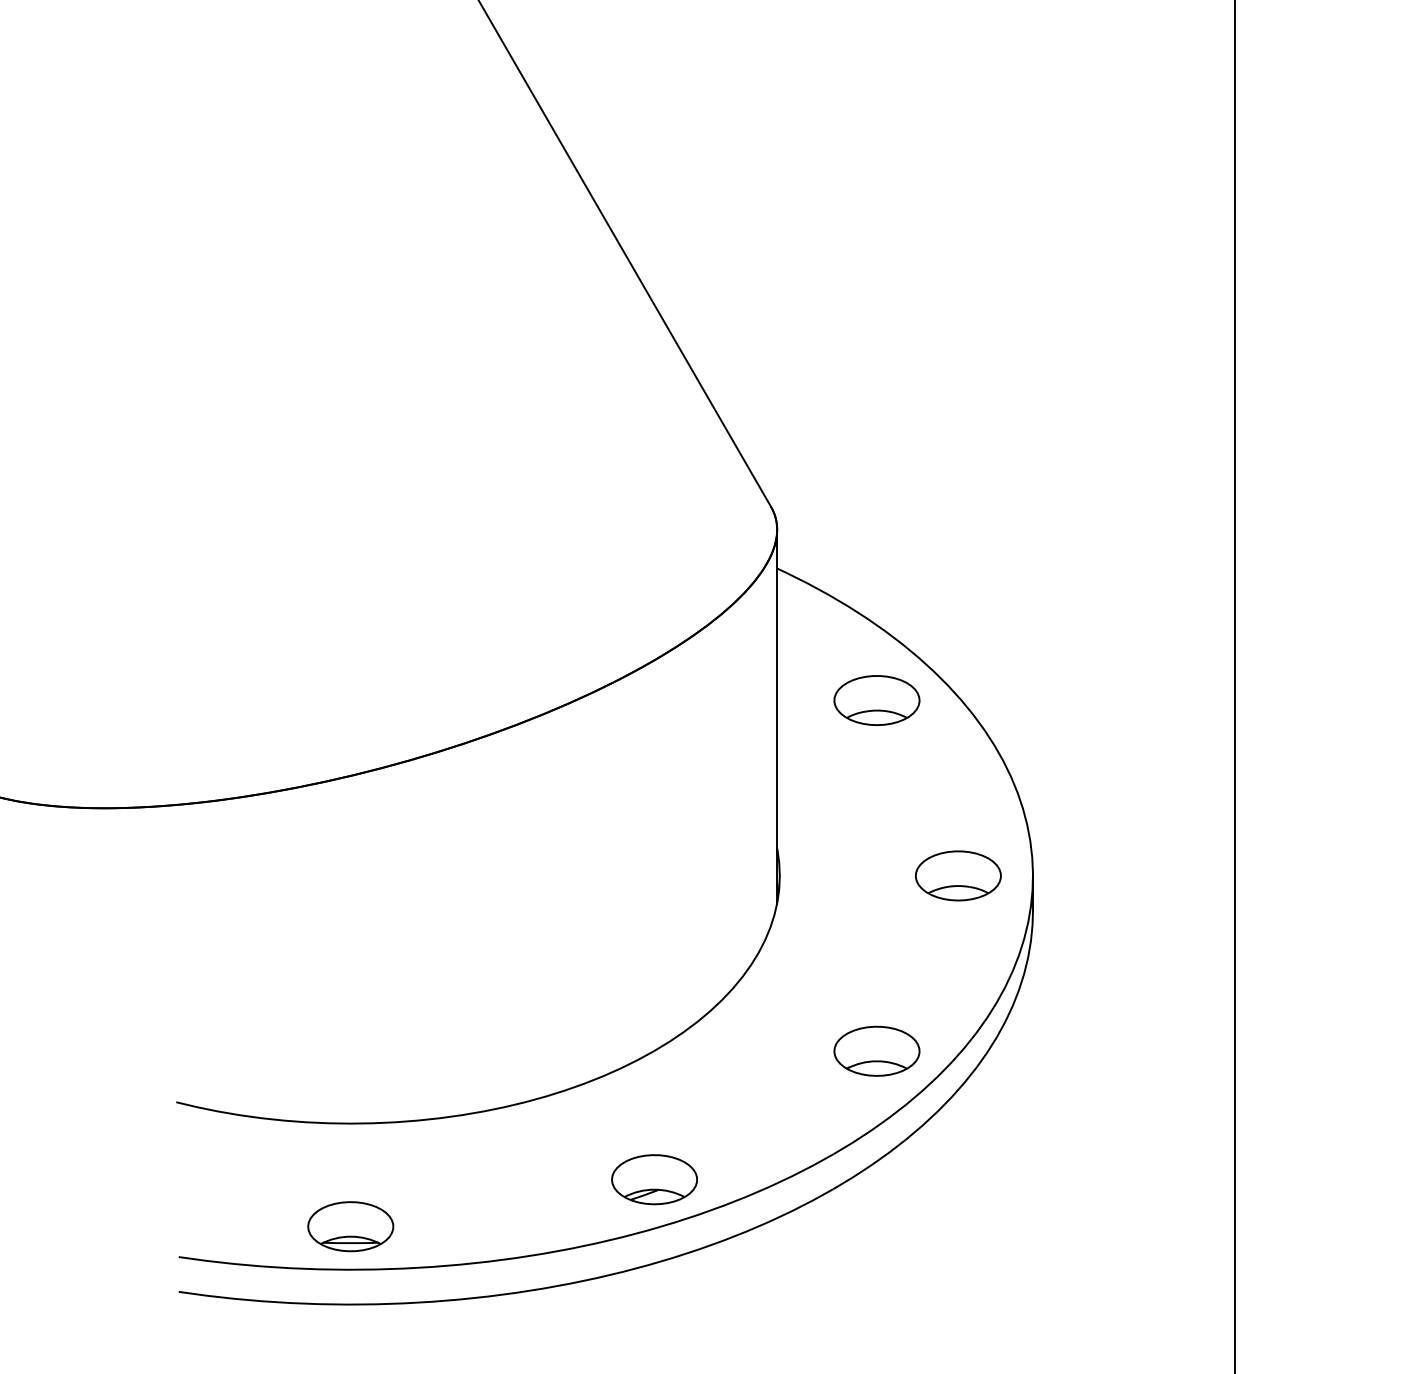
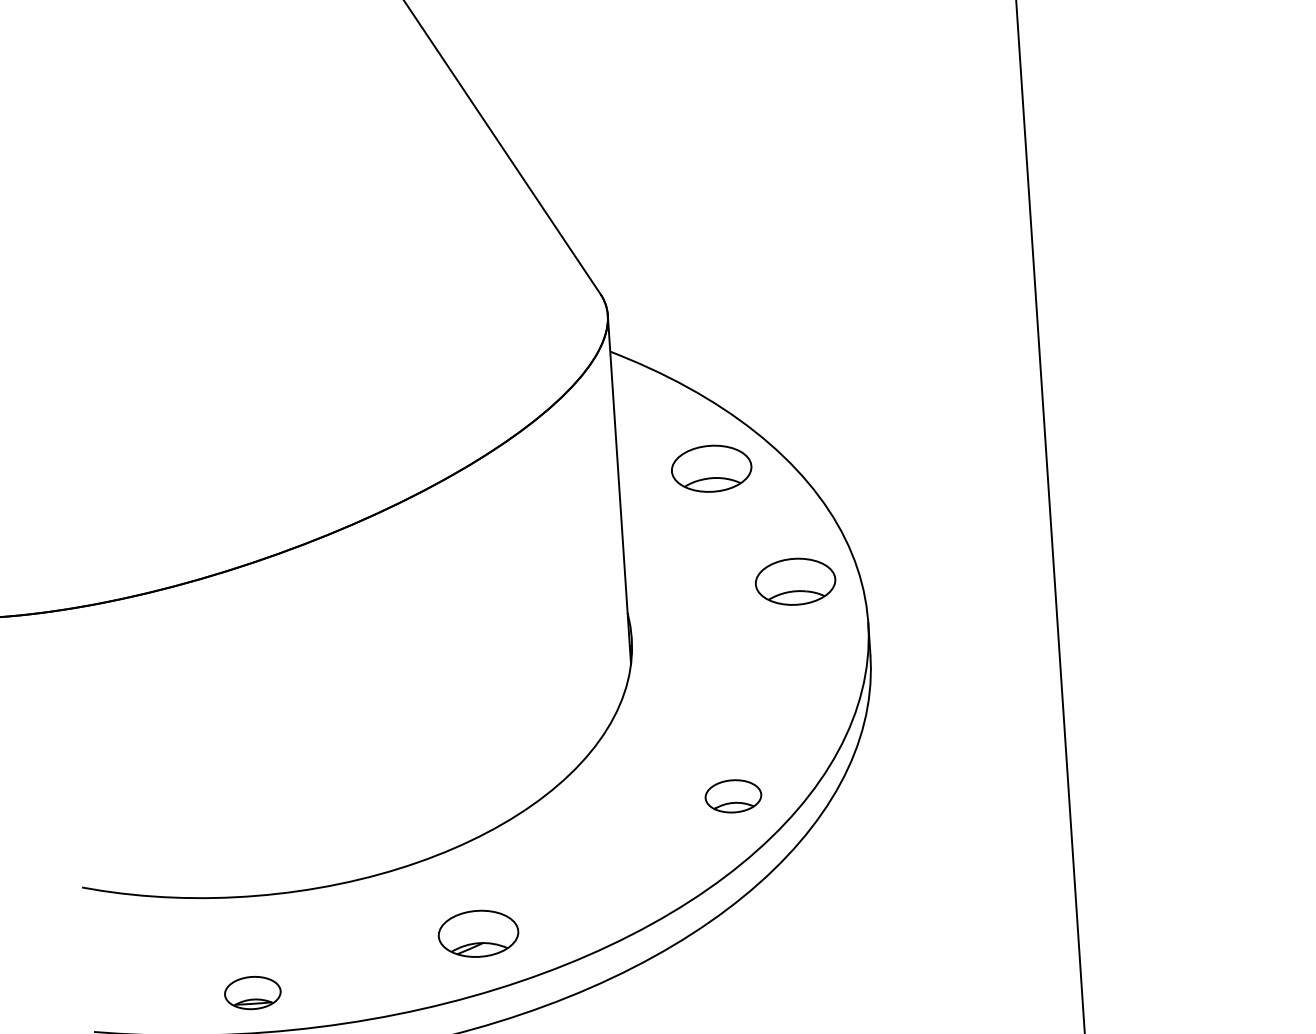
part: (957, 875) -> (794, 581), moved
part: (876, 1050) -> (732, 795), size x0.7
part: (654, 1179) -> (478, 933), moved
part: (350, 1226) -> (252, 992), size x0.7

